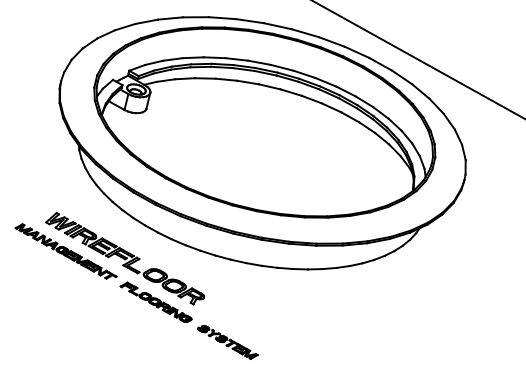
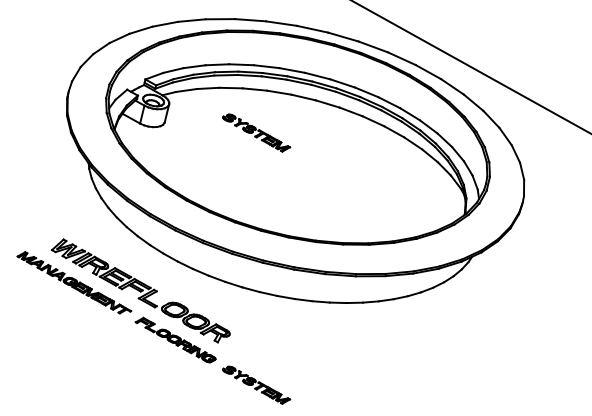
part: (227, 118) -> (256, 133), added

